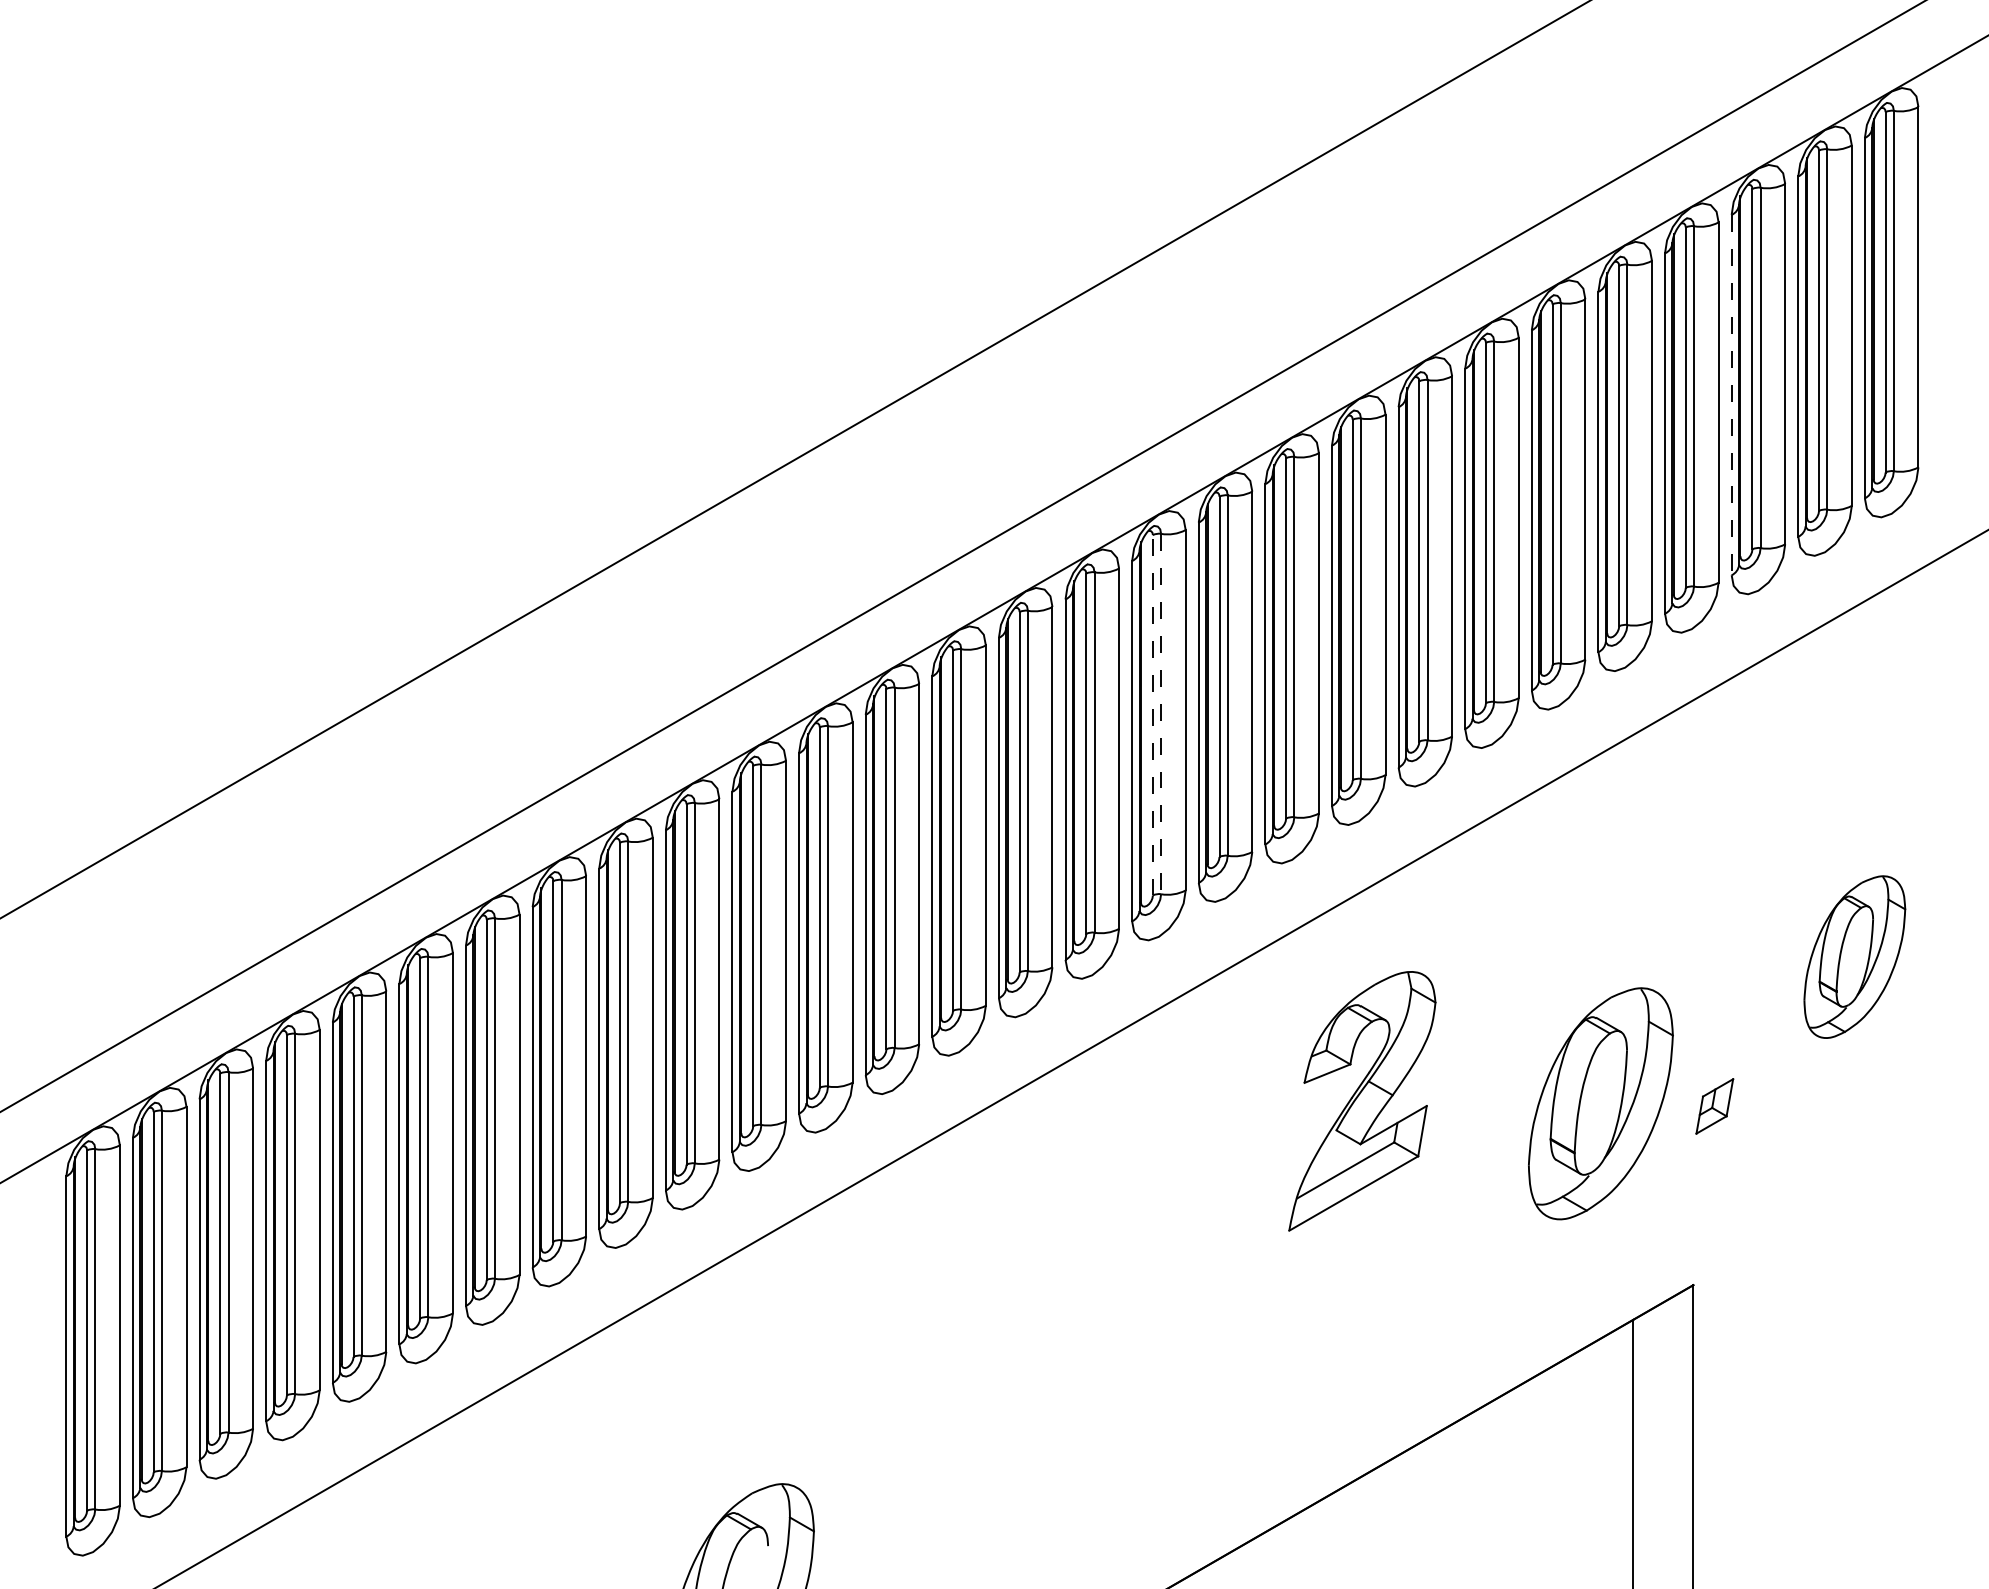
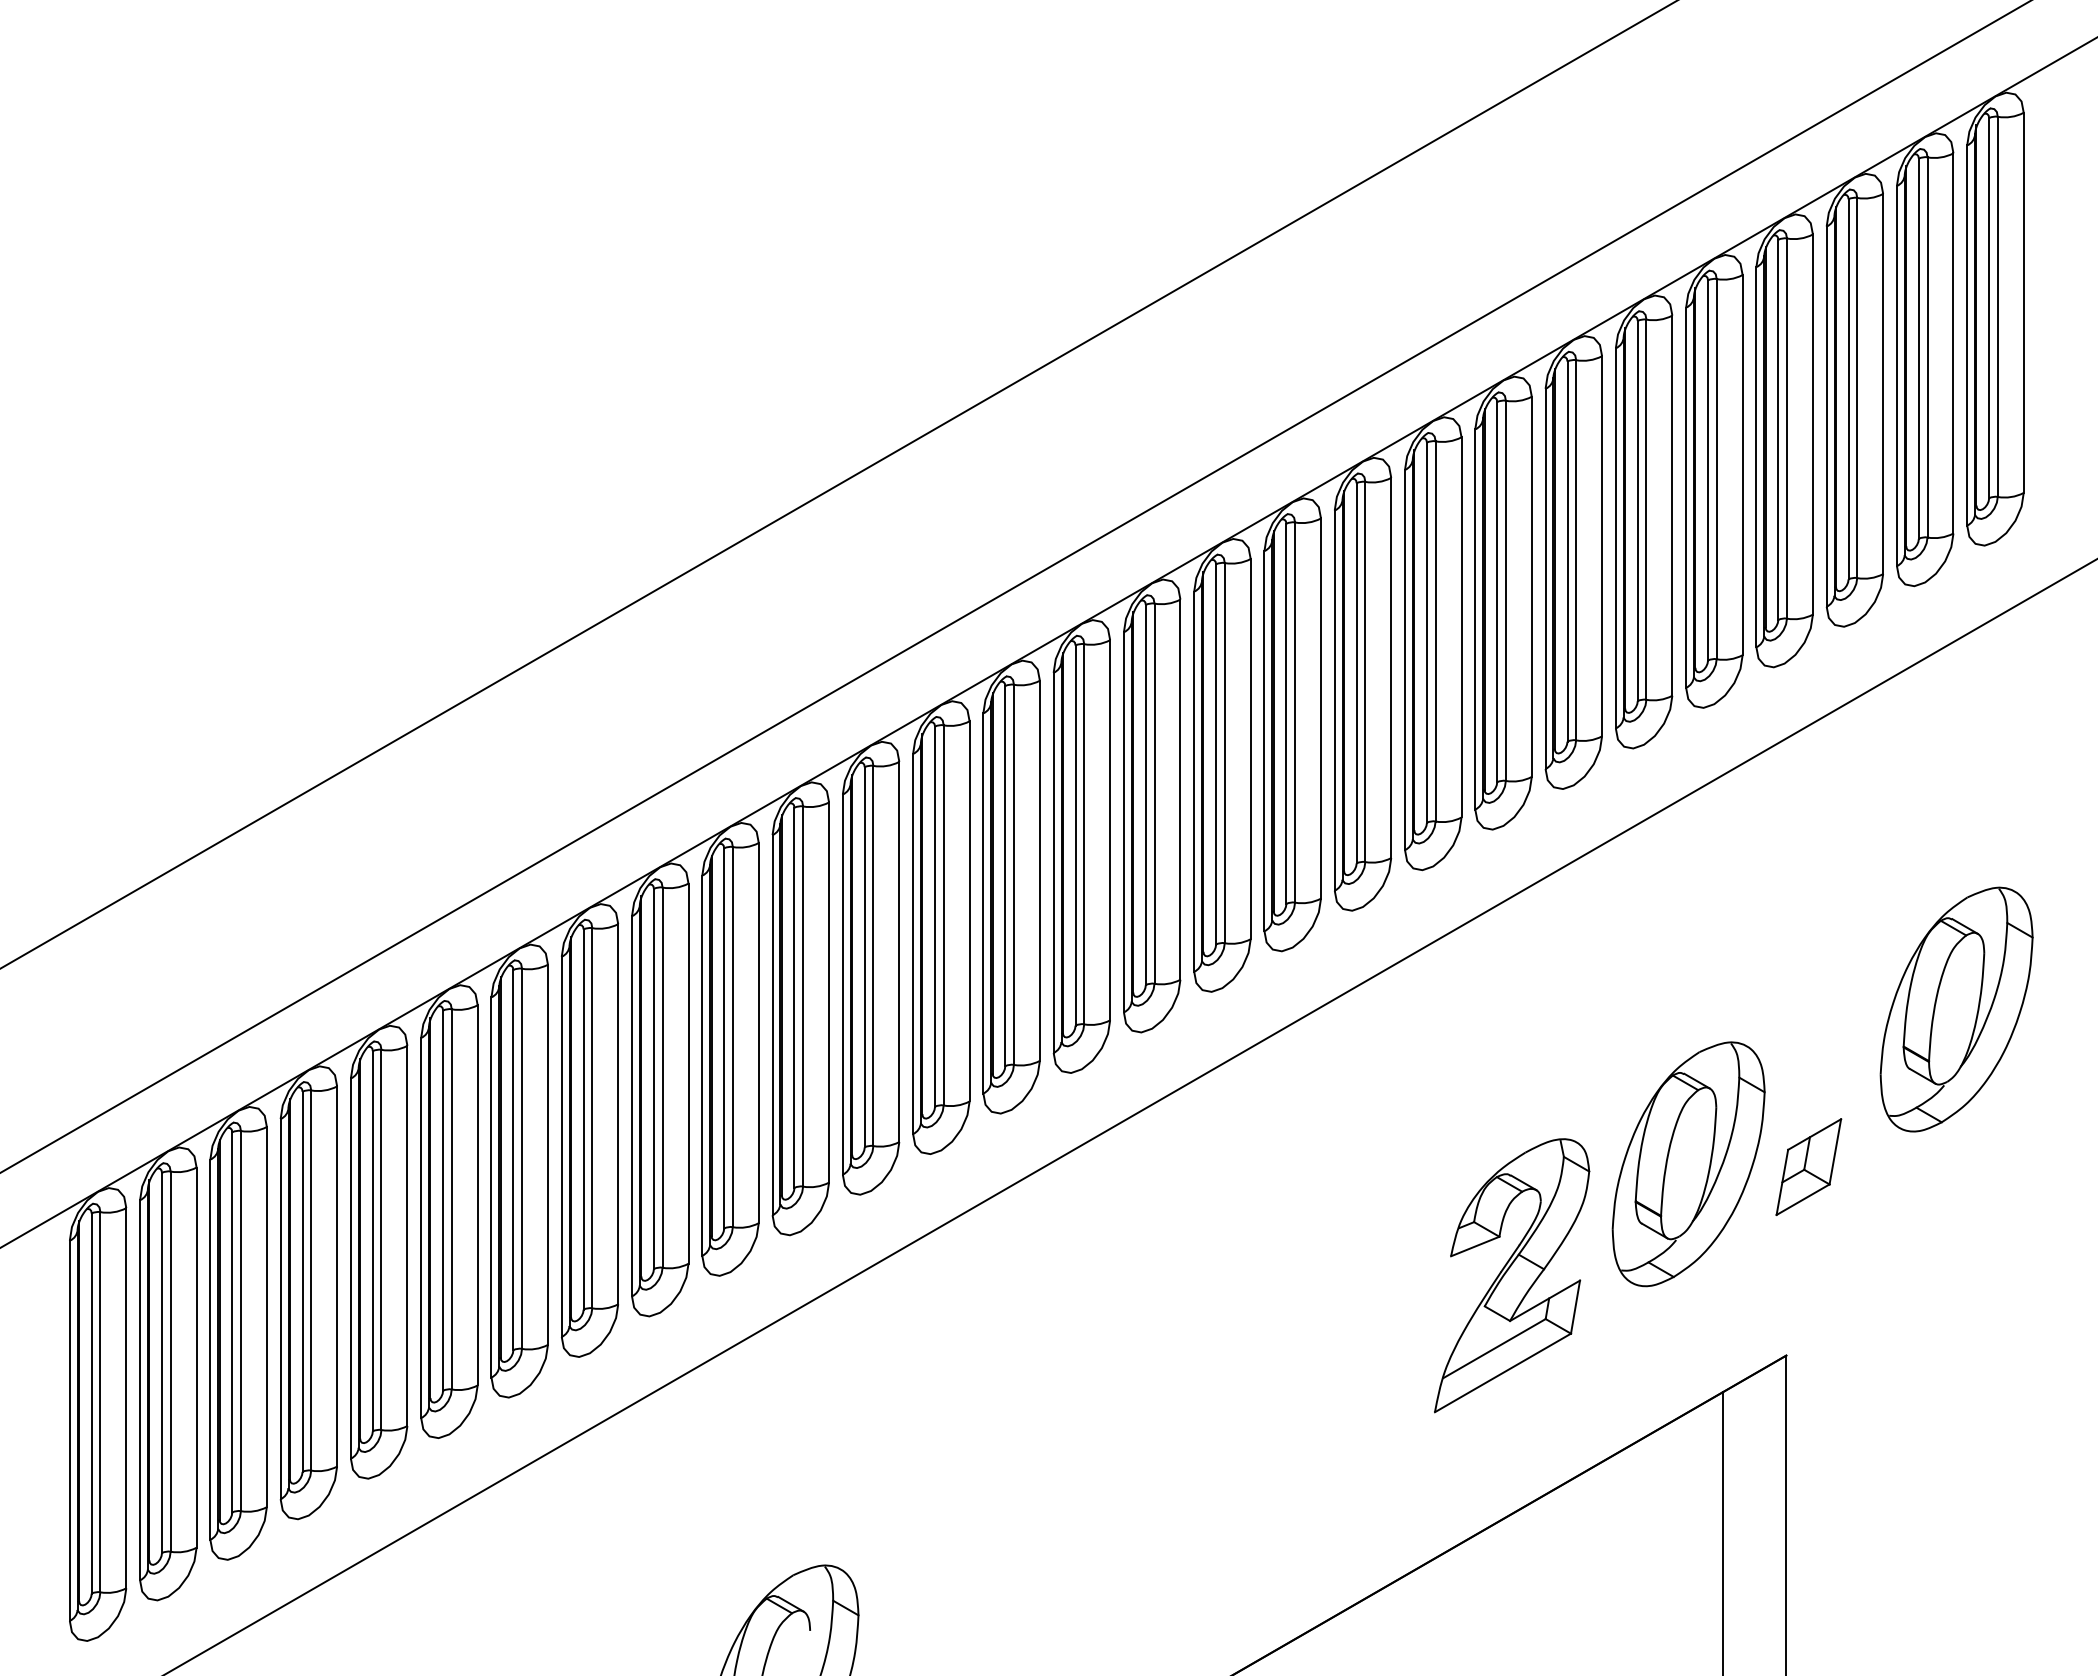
line: (1731, 395) -> (1826, 417), dashed -> solid
line: (1153, 714) -> (1216, 753), dashed -> solid
line: (1160, 714) -> (1224, 753), dashed -> solid
part: (1854, 957) -> (1956, 1009), size x1.43
part: (1362, 1101) -> (1512, 1275), moved
part: (1714, 1105) -> (1808, 1166), size x1.67

